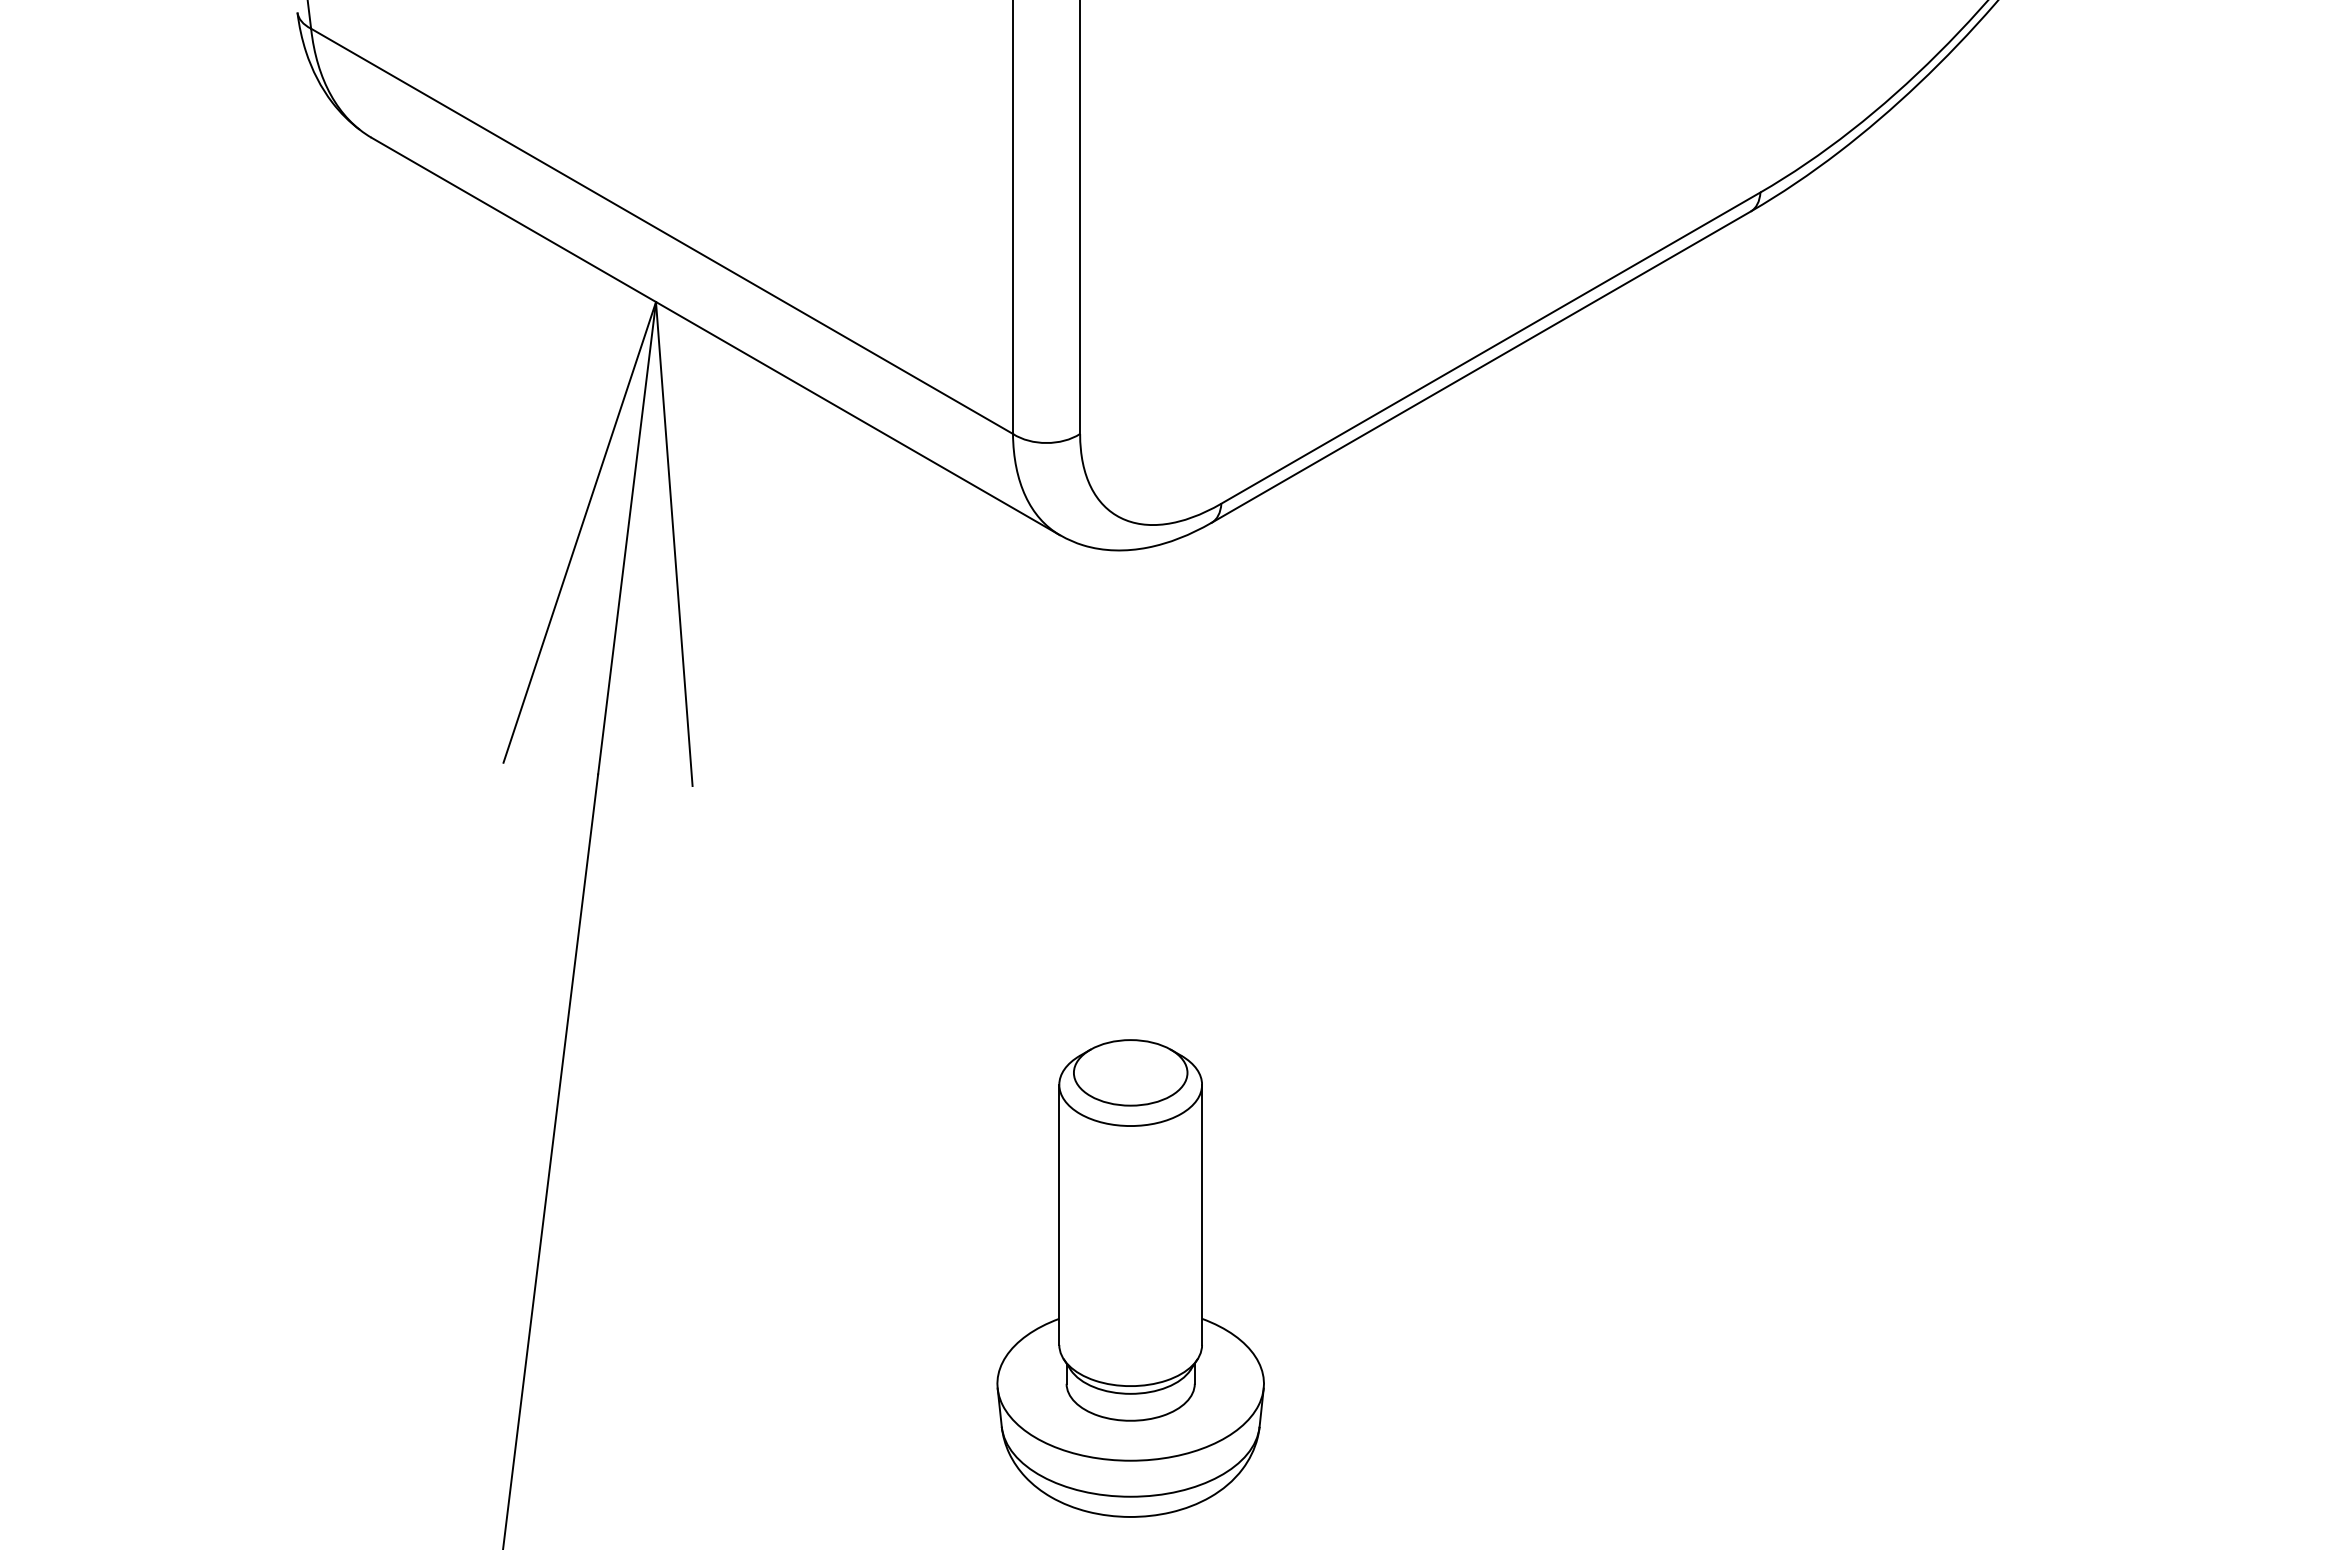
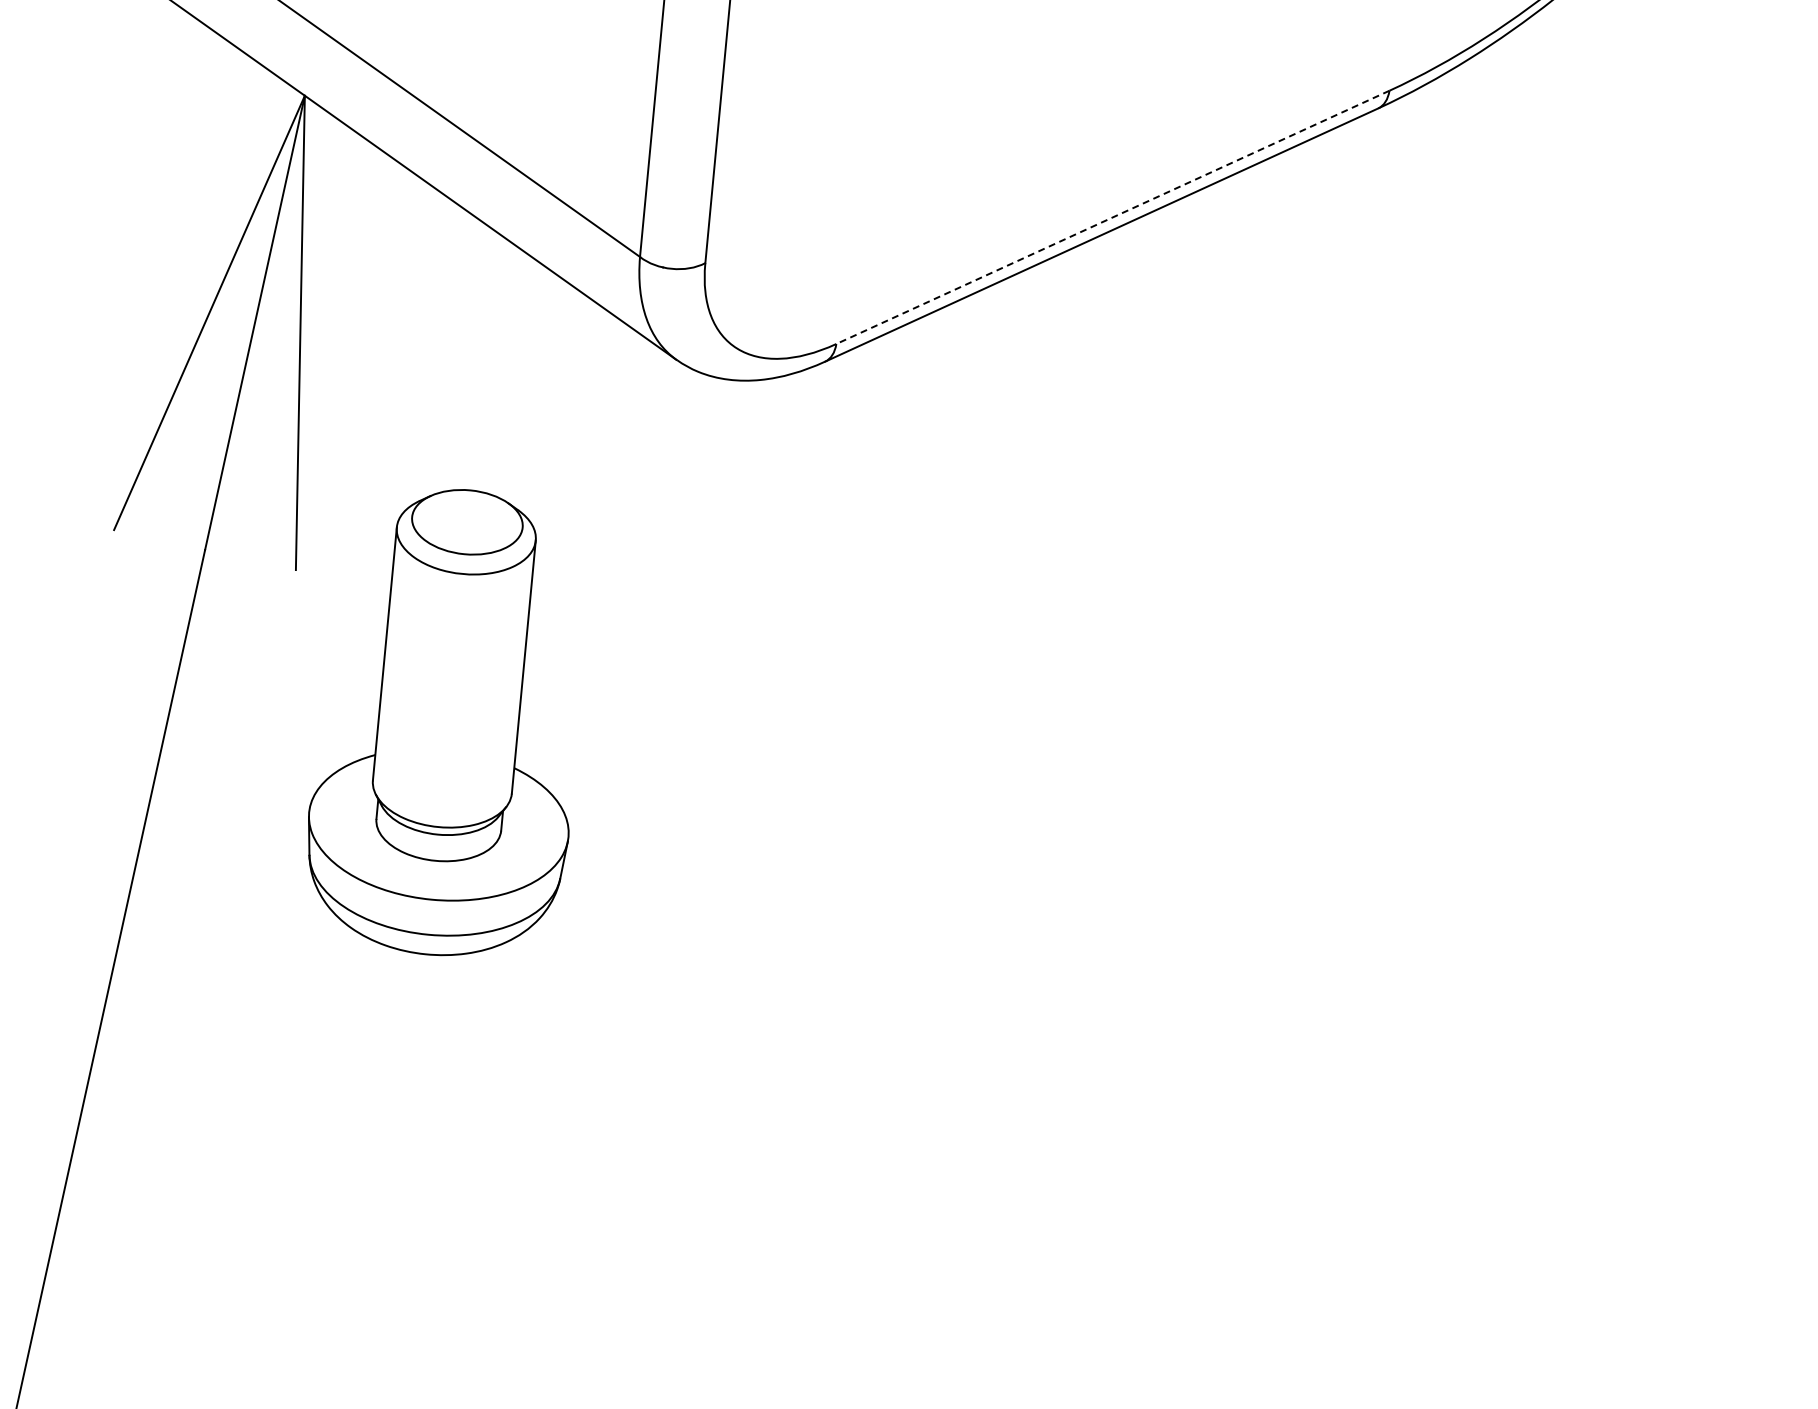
line: (1490, 348) -> (1112, 217), solid -> dashed
part: (1130, 1278) -> (448, 722), moved

